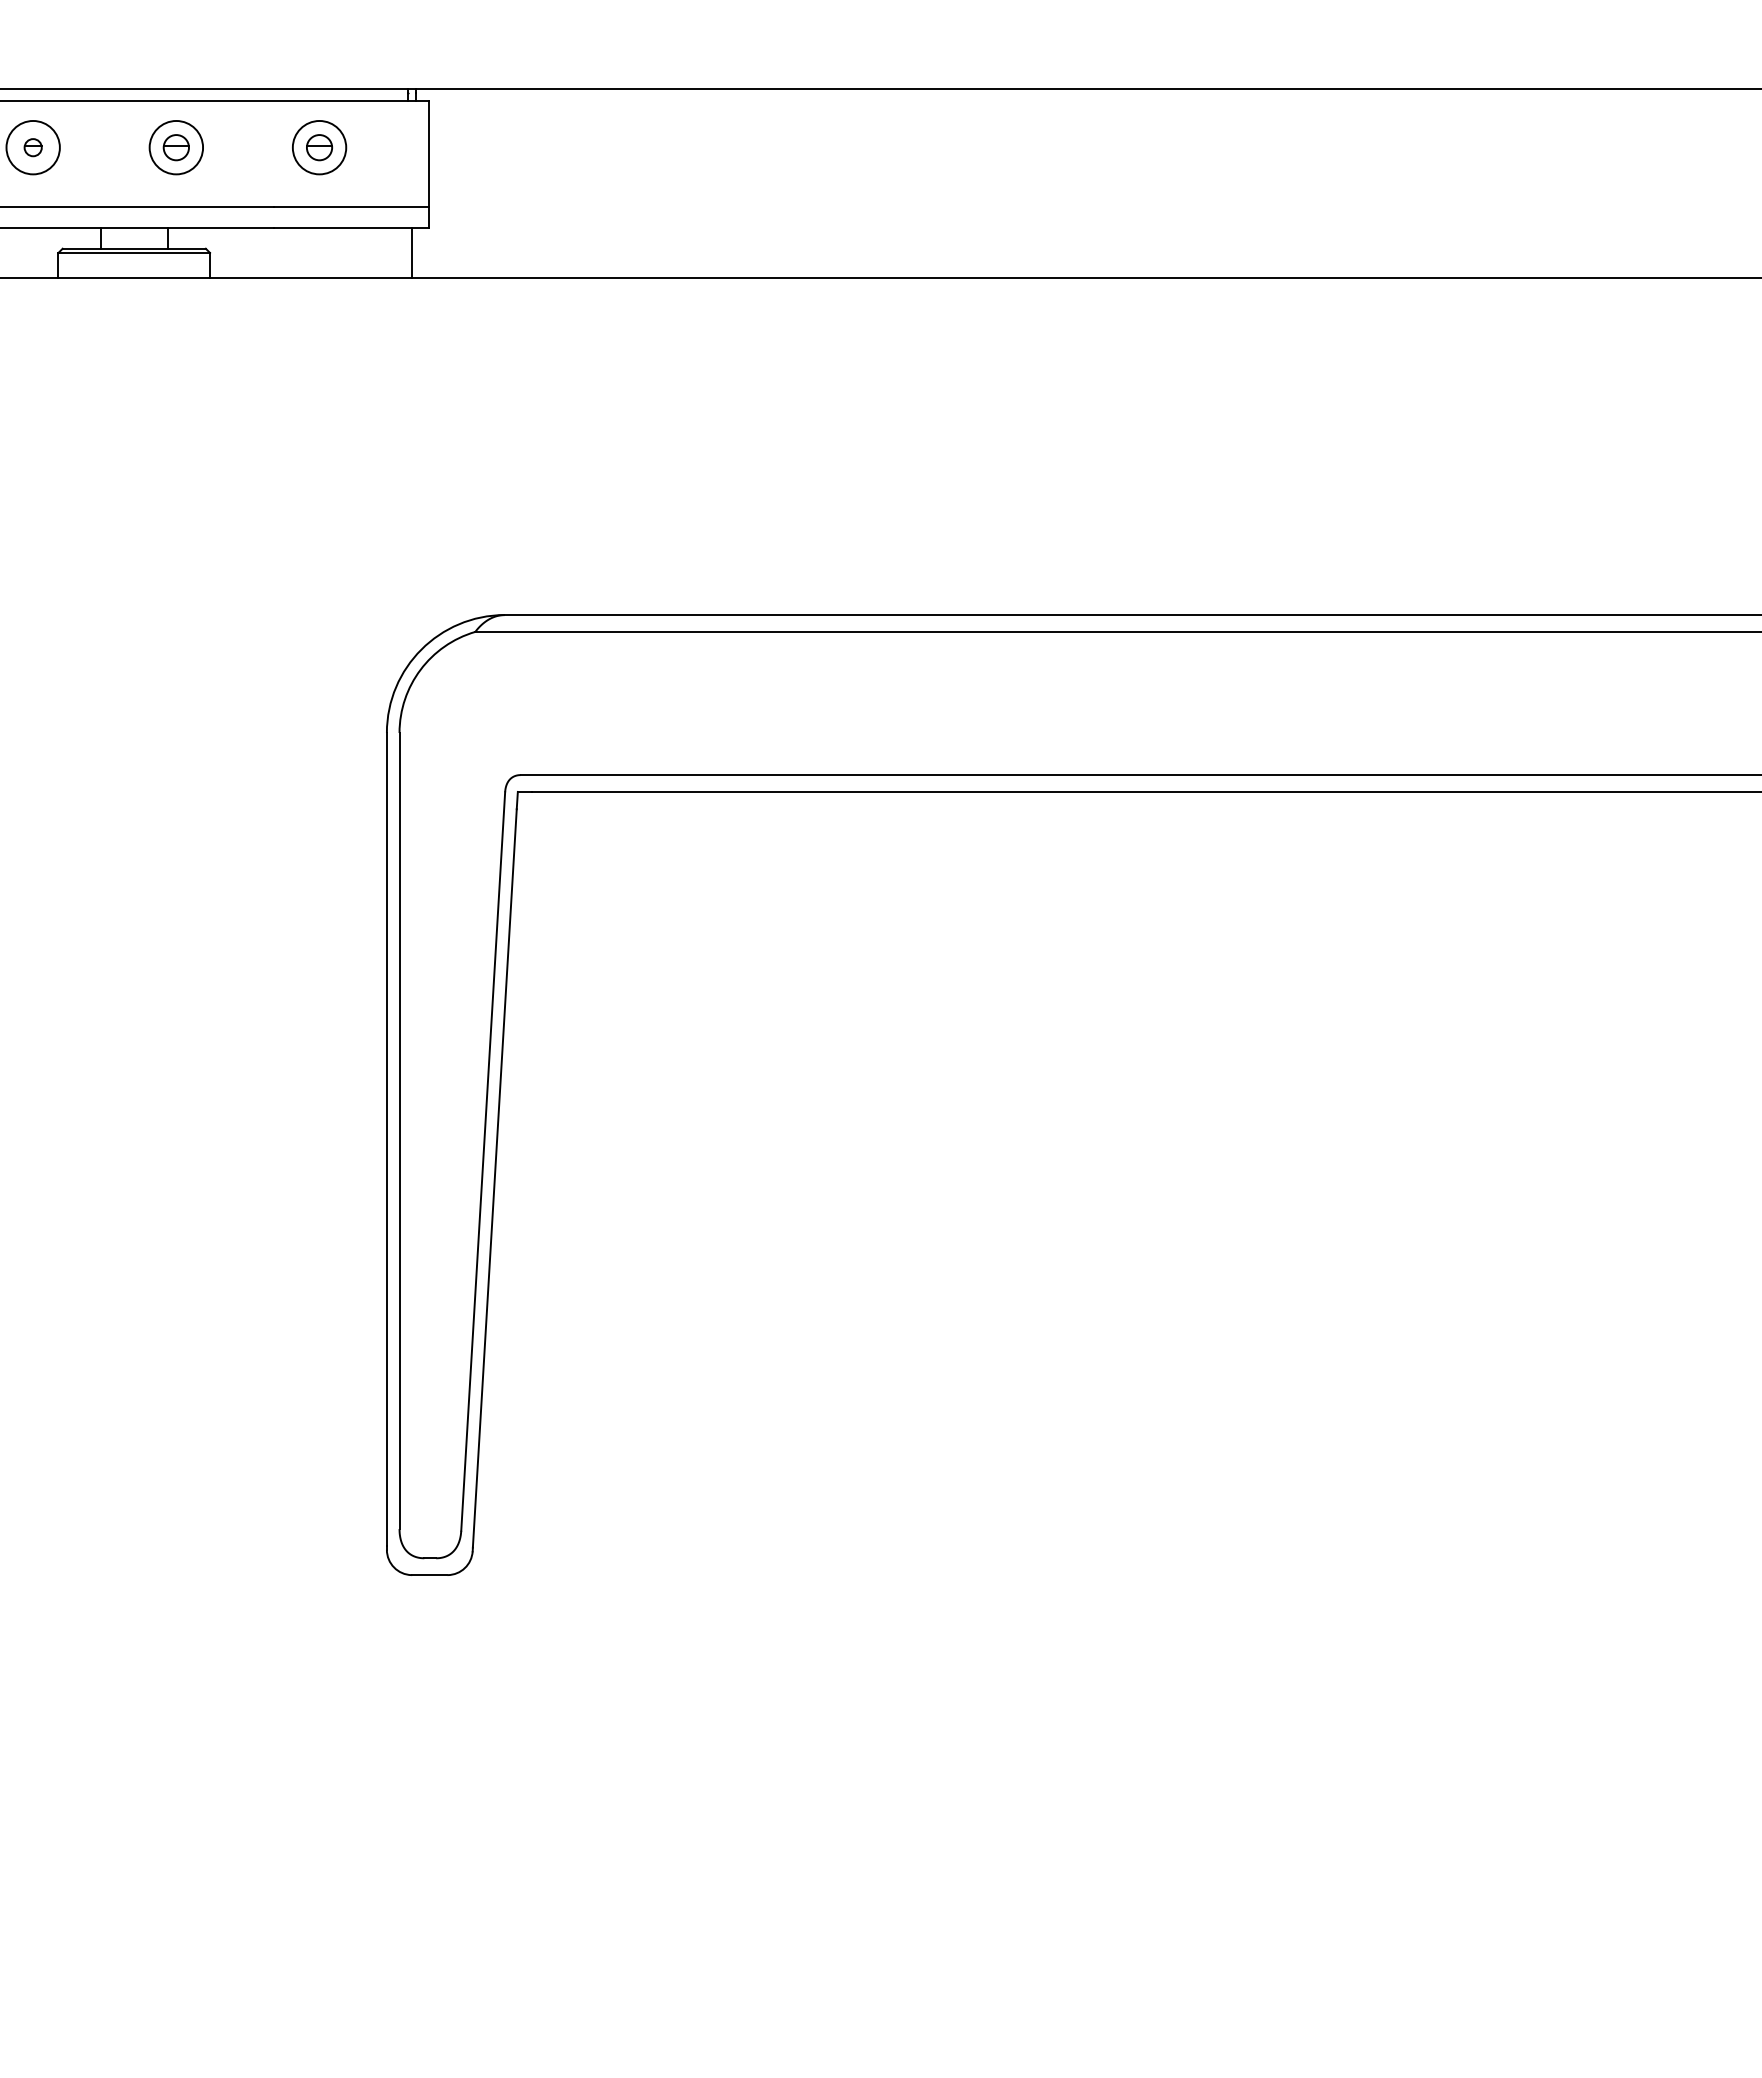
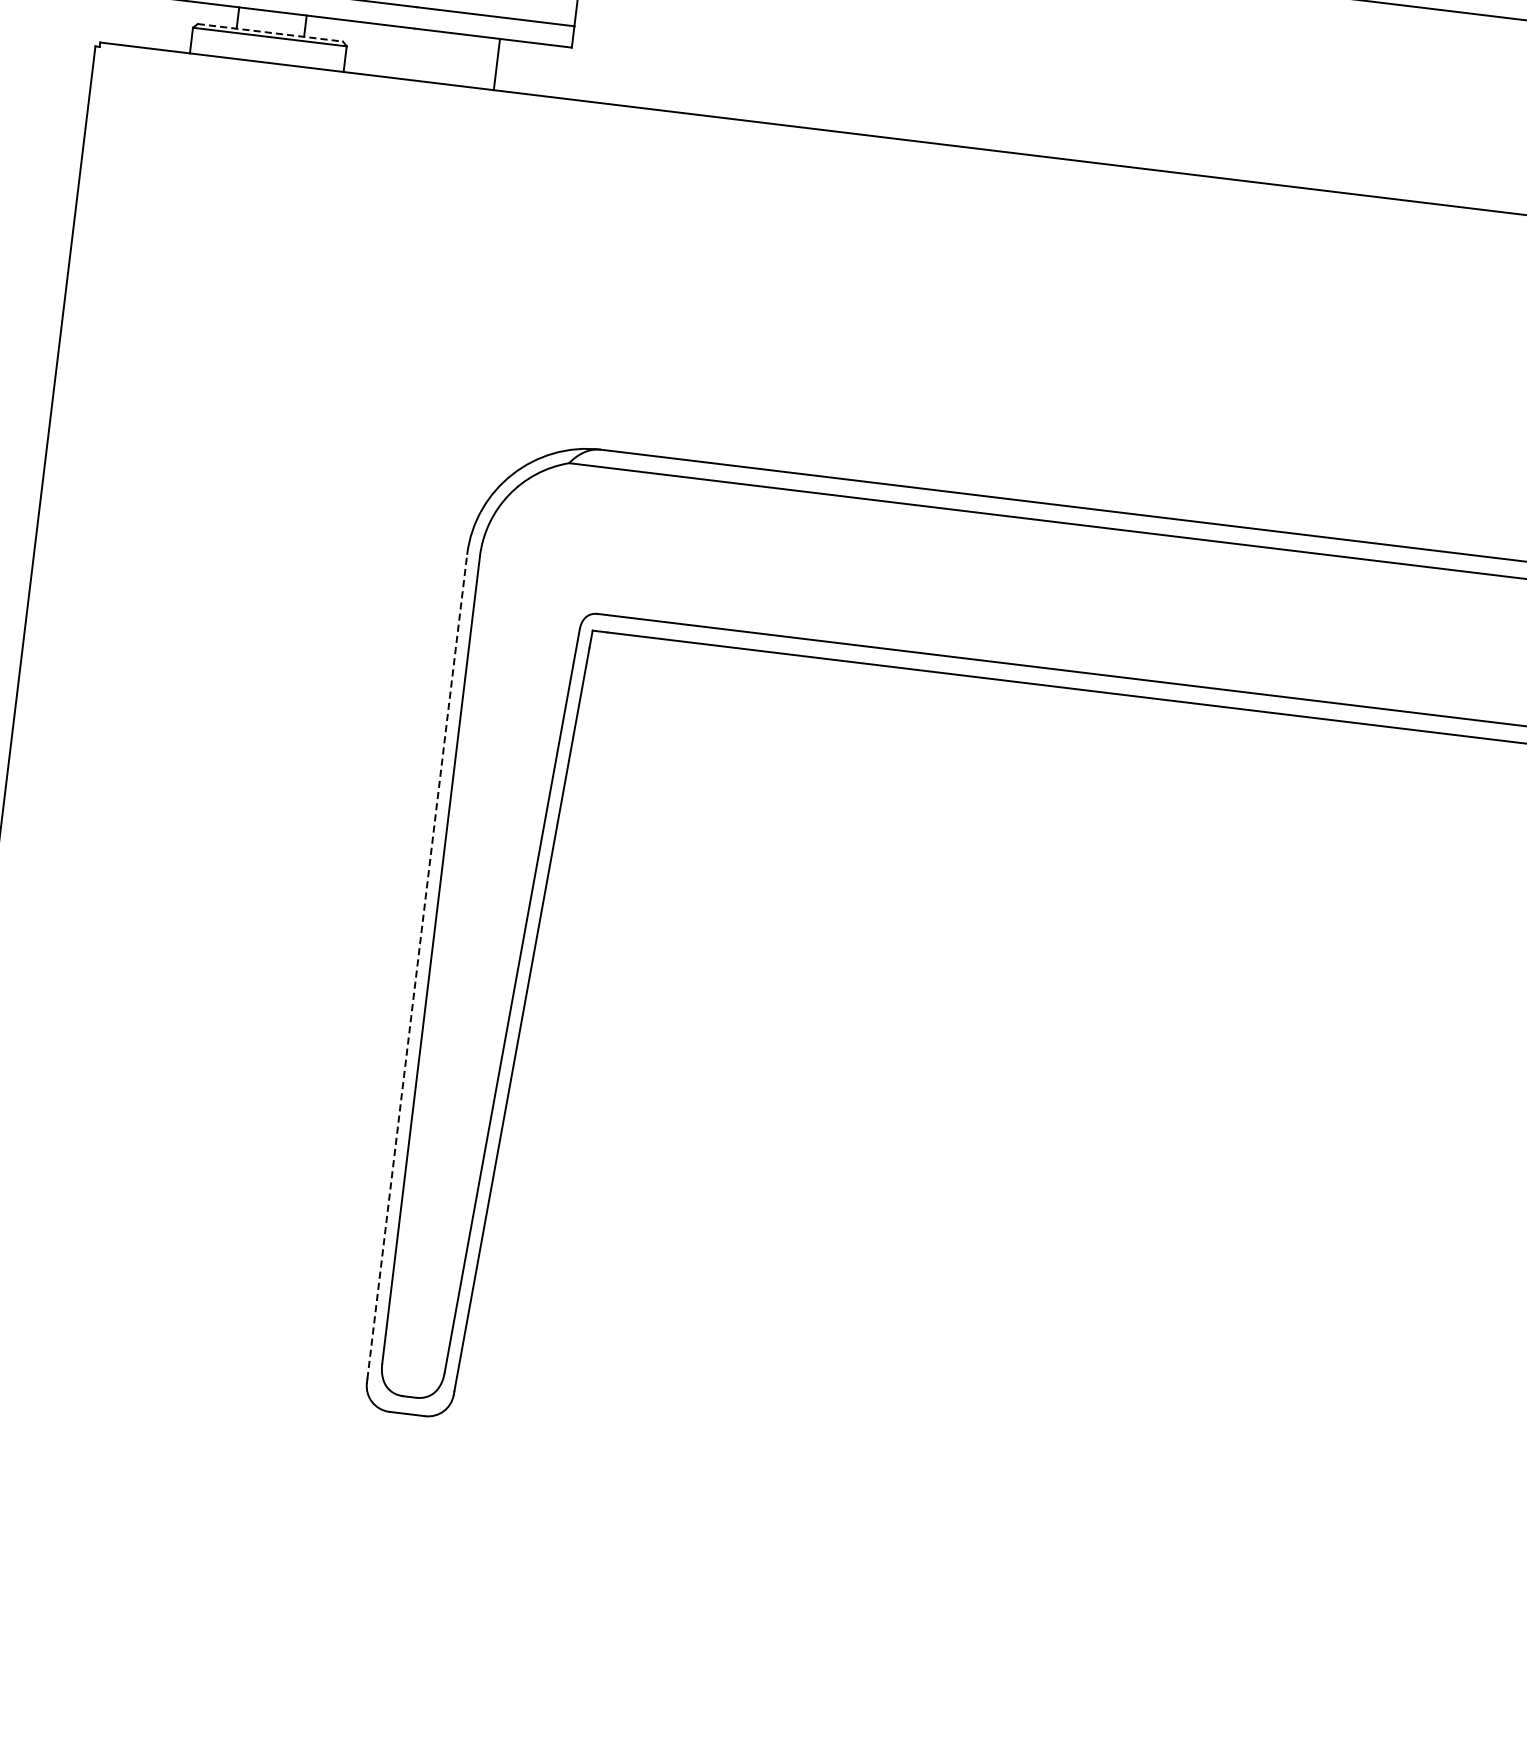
line: (134, 248) -> (270, 32), solid -> dashed
line: (412, 252) -> (497, 64), moved
line: (386, 1138) -> (416, 965), solid -> dashed

